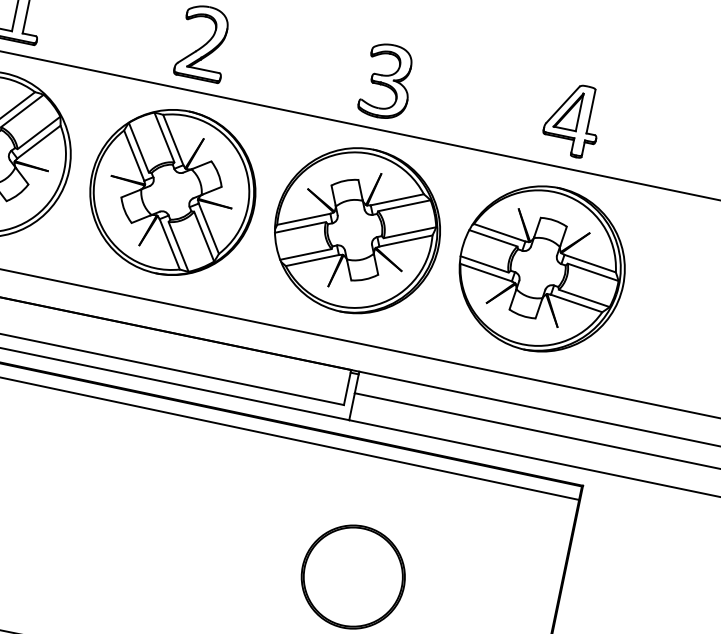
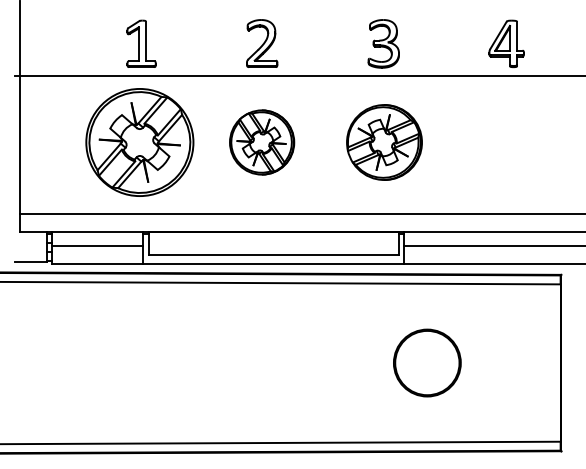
part: (171, 192) -> (261, 142), size x0.6
part: (357, 230) -> (384, 142), size x0.7
part: (541, 268) -> (506, 142), removed

